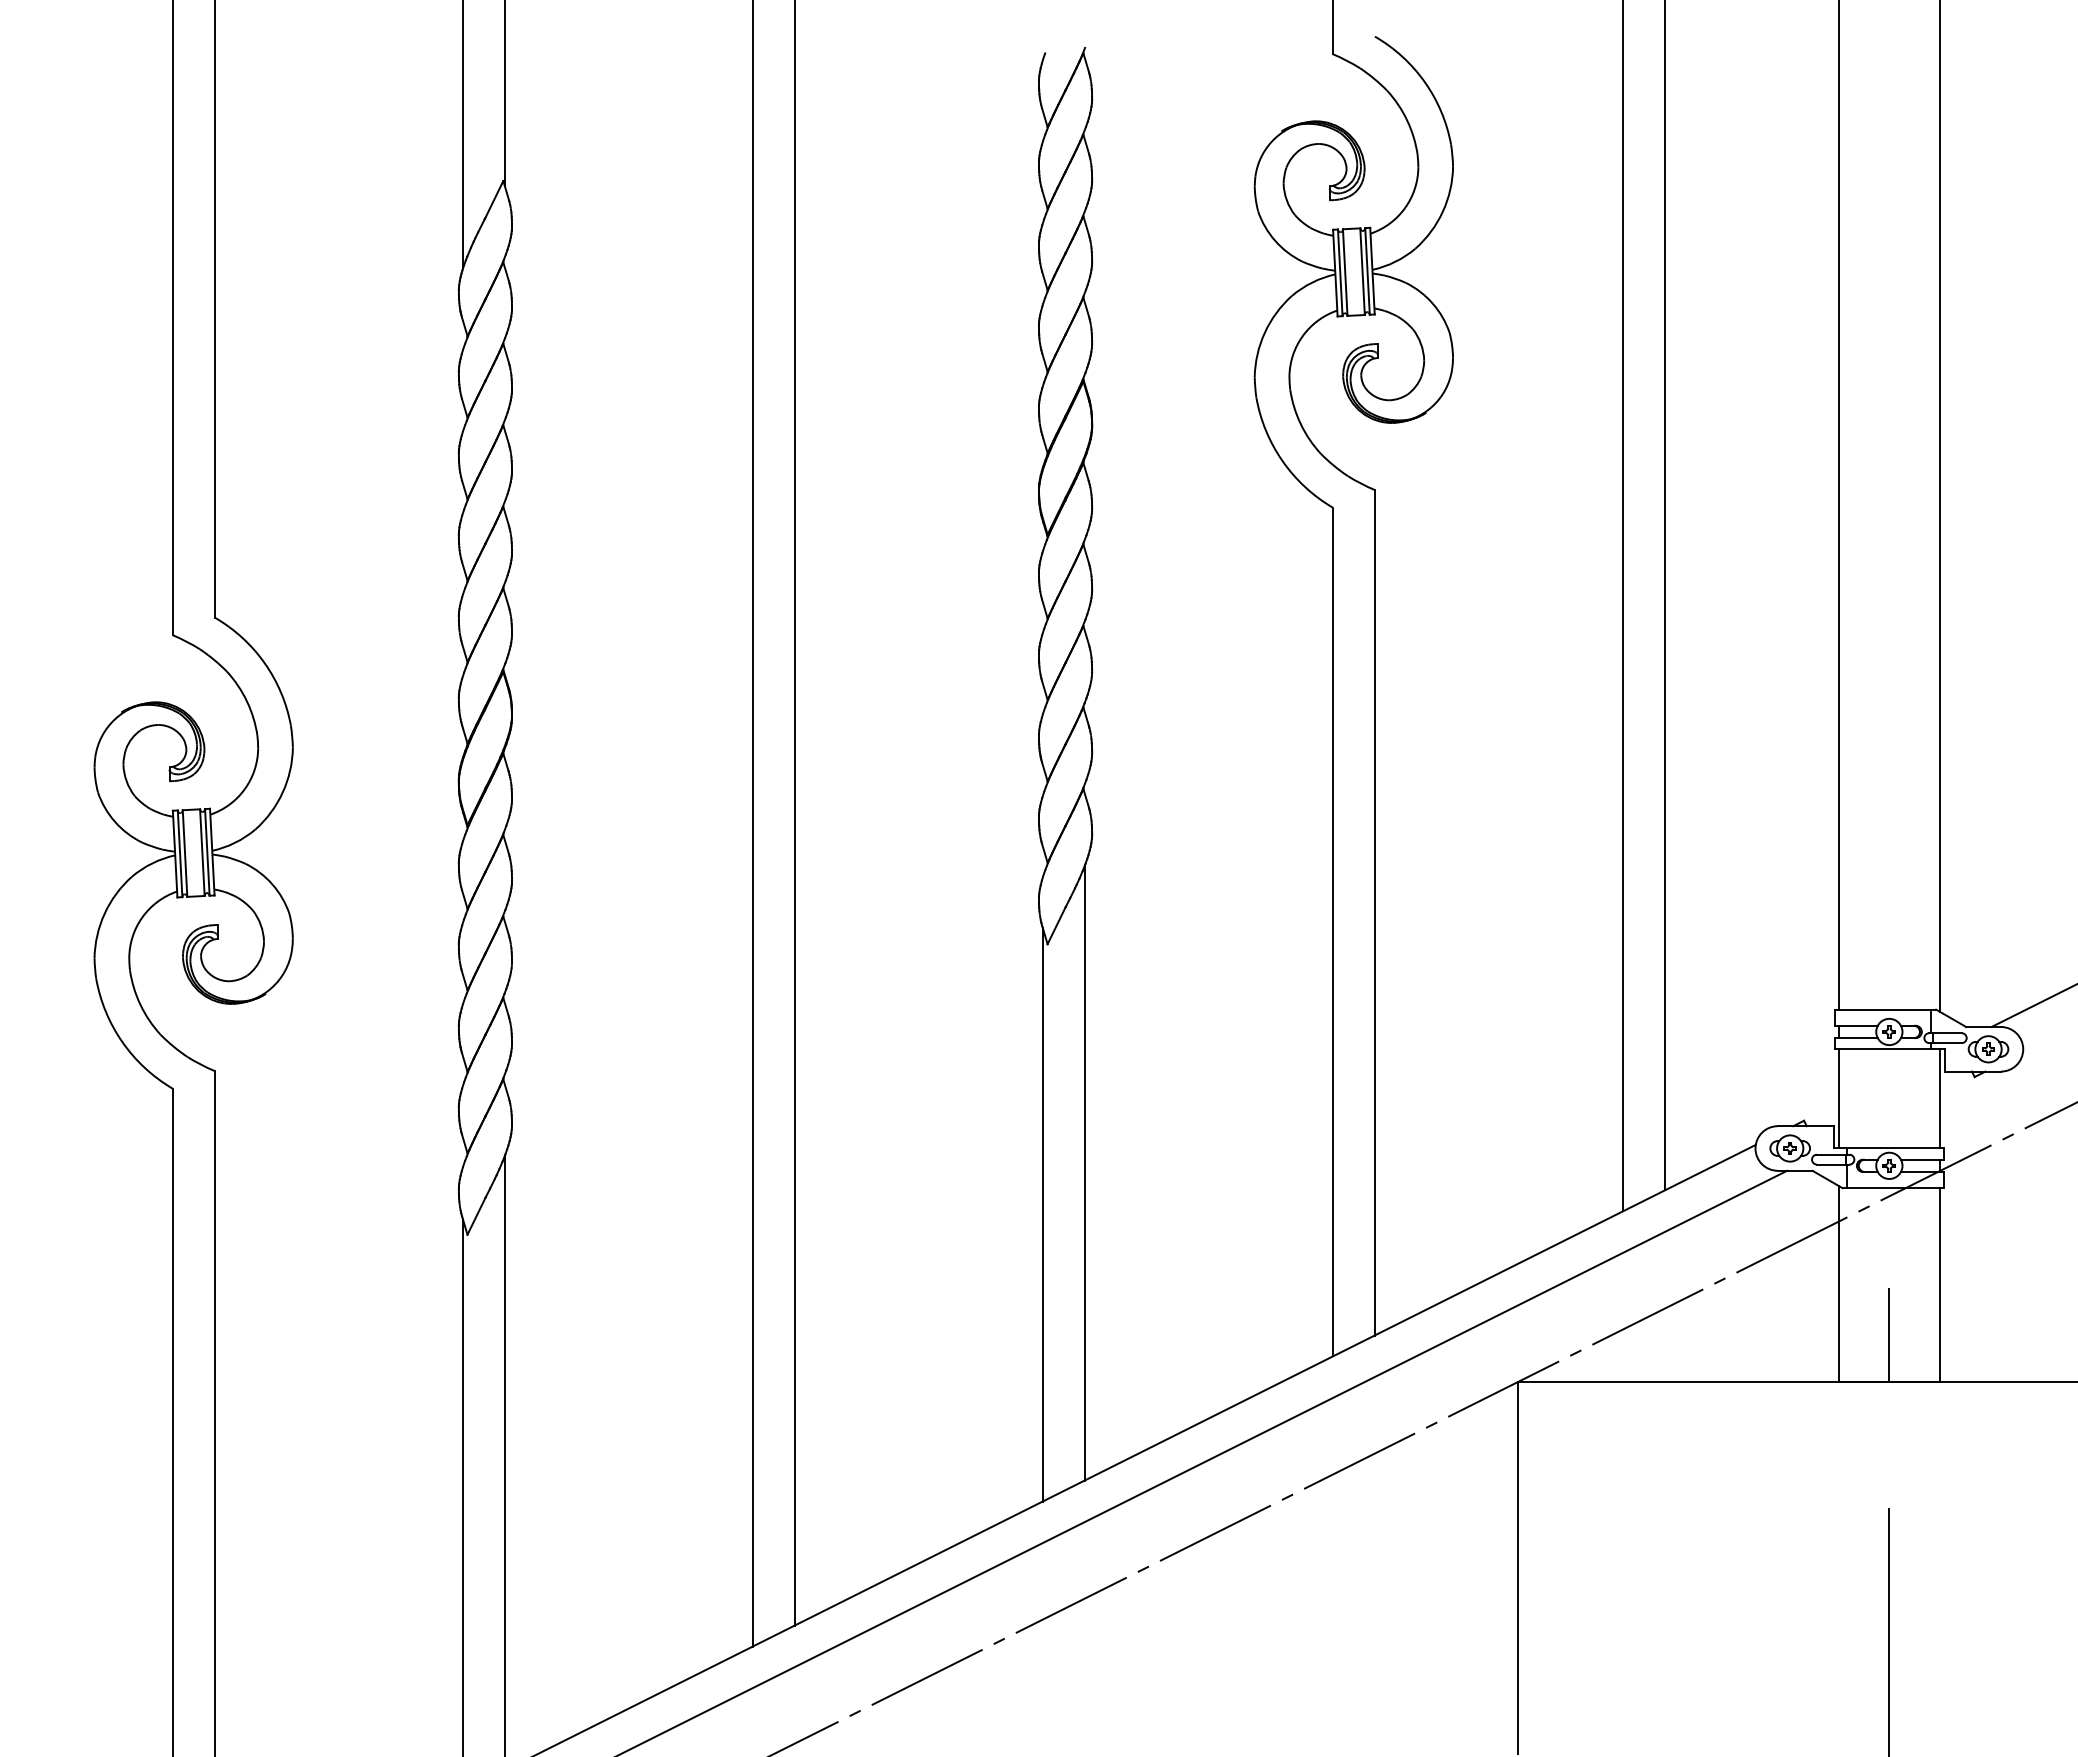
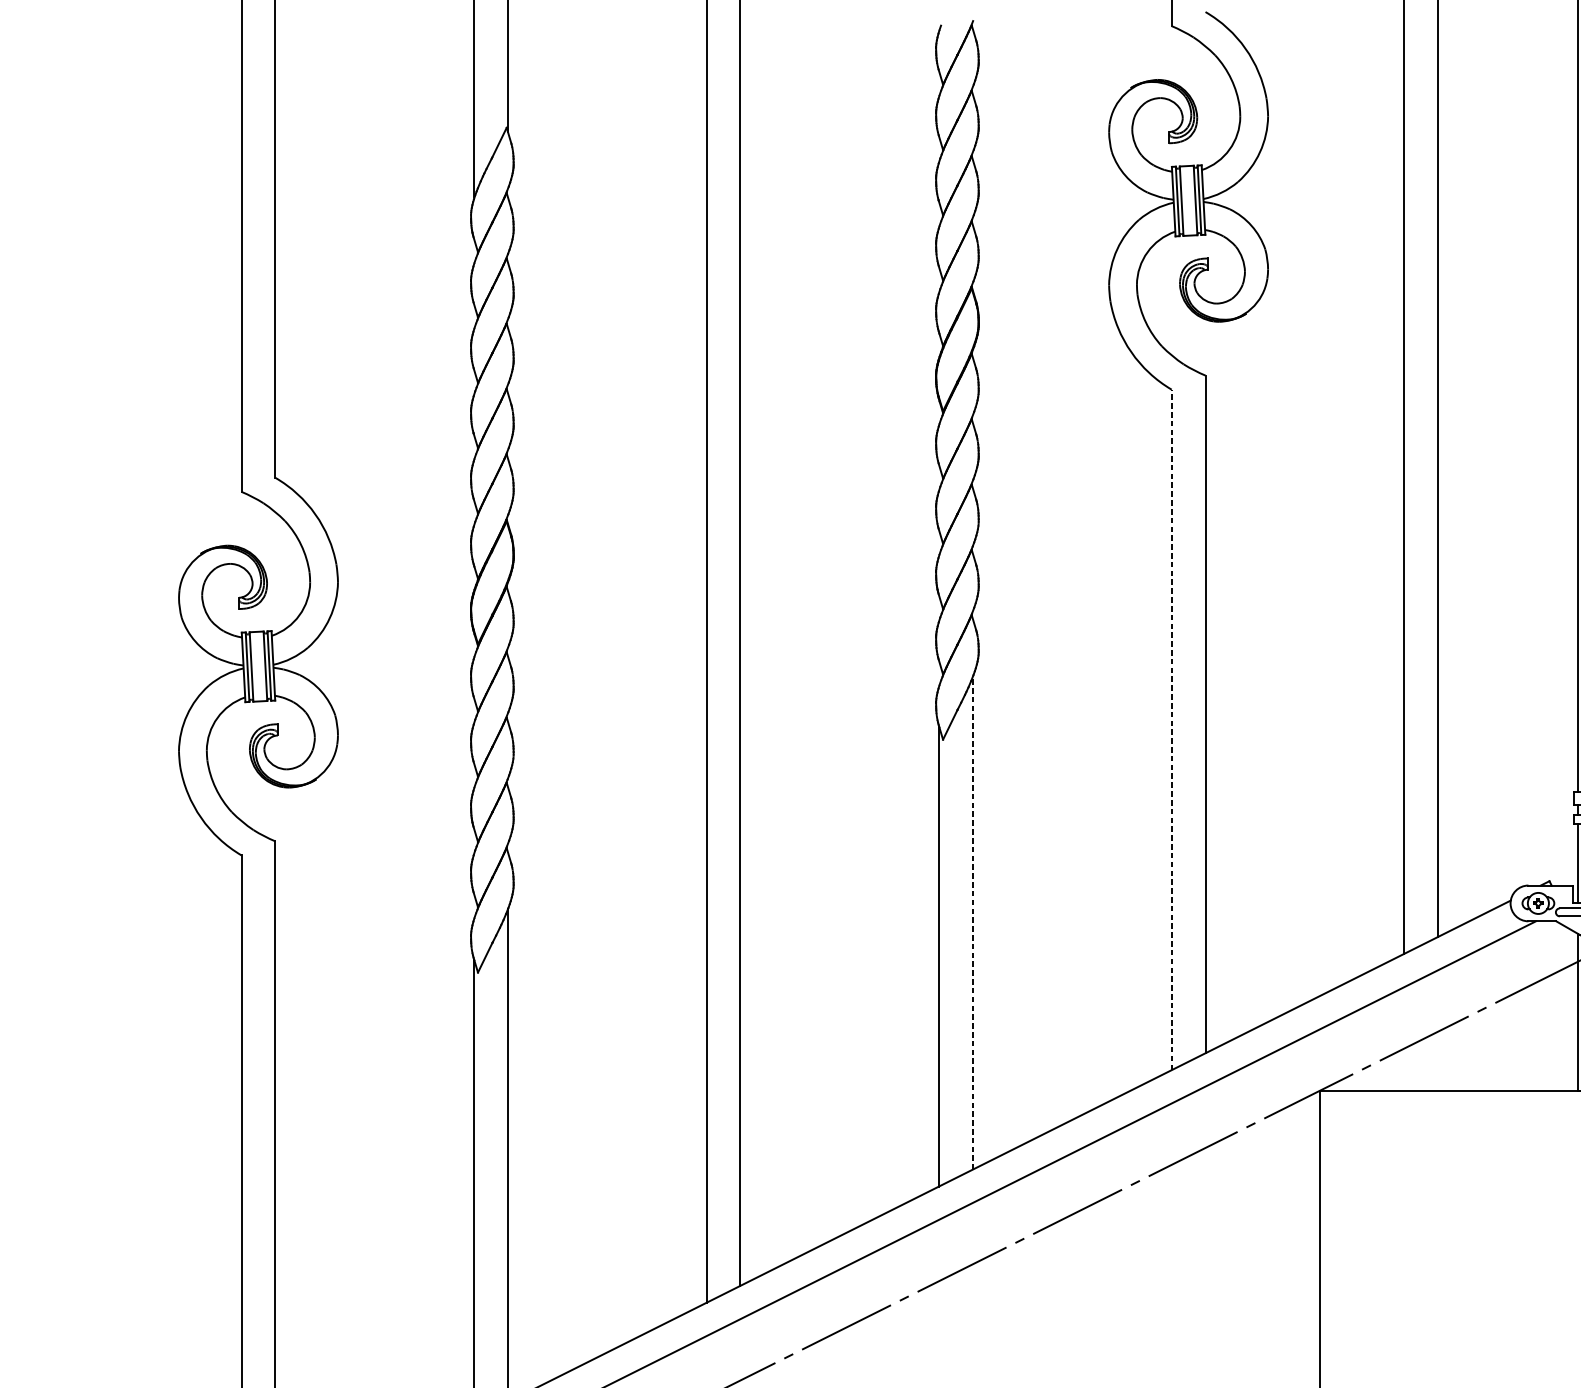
line: (1332, 931) -> (1171, 729), solid -> dashed
line: (1084, 1173) -> (972, 923), solid -> dashed

